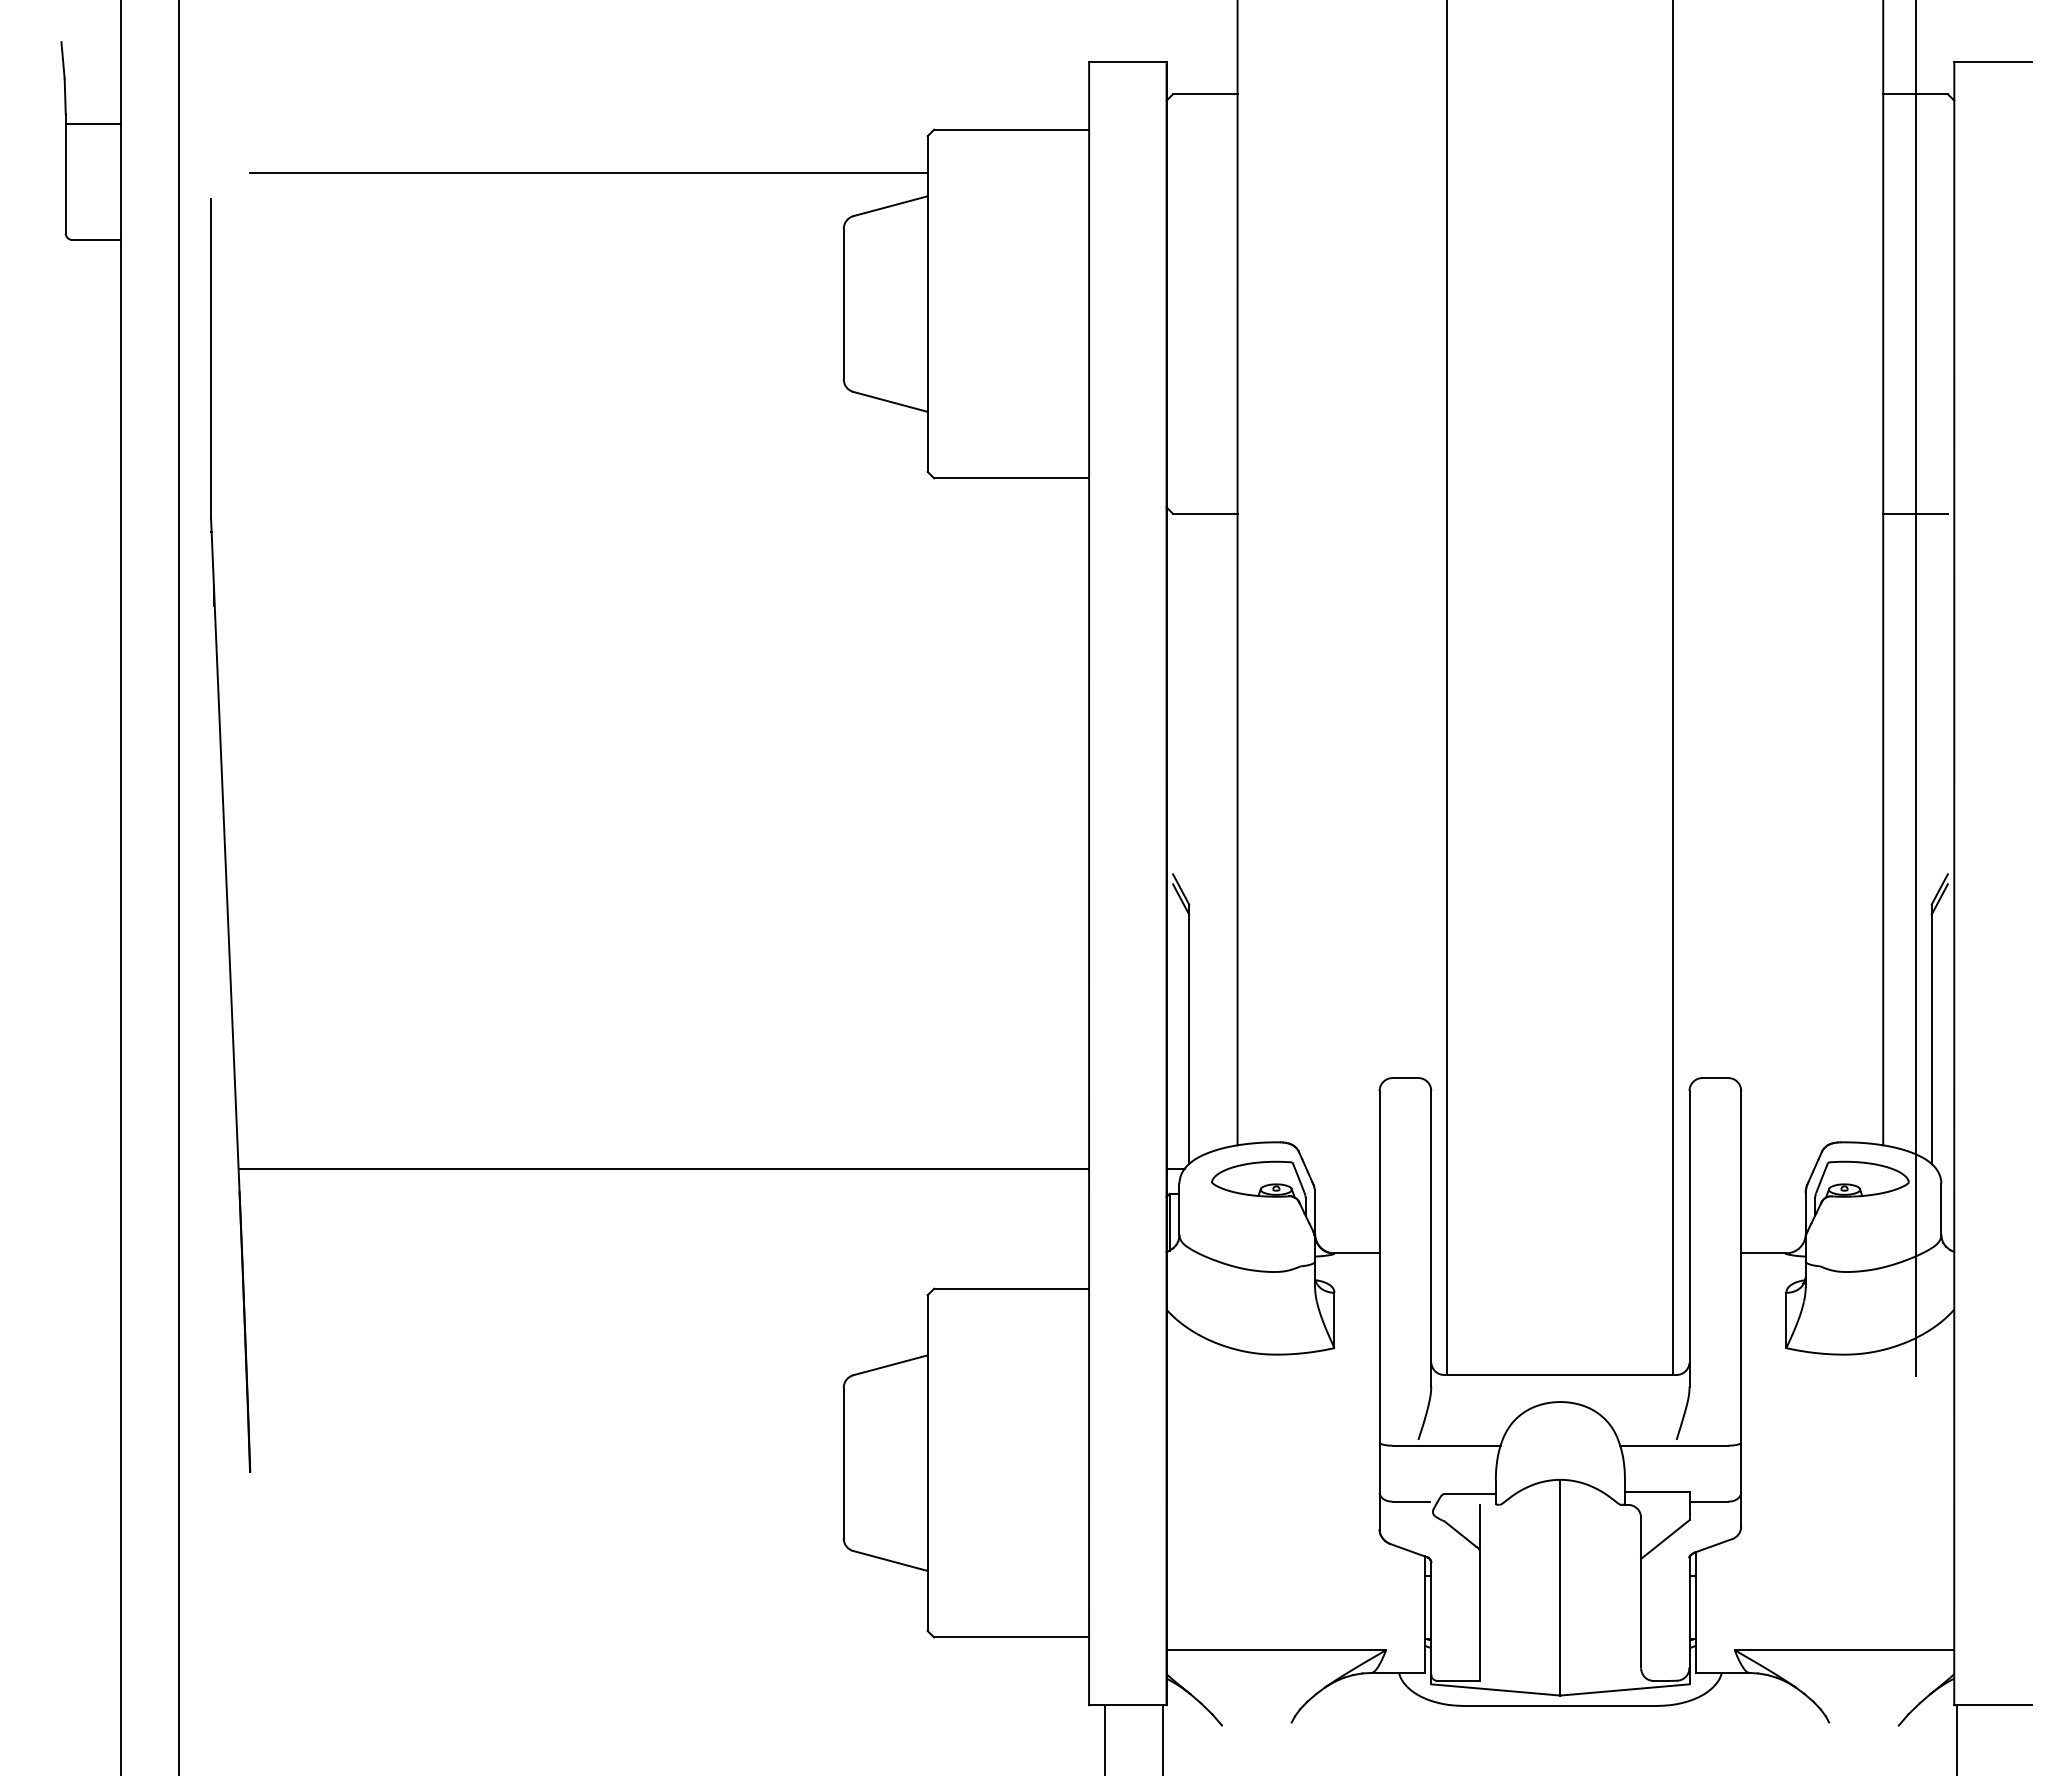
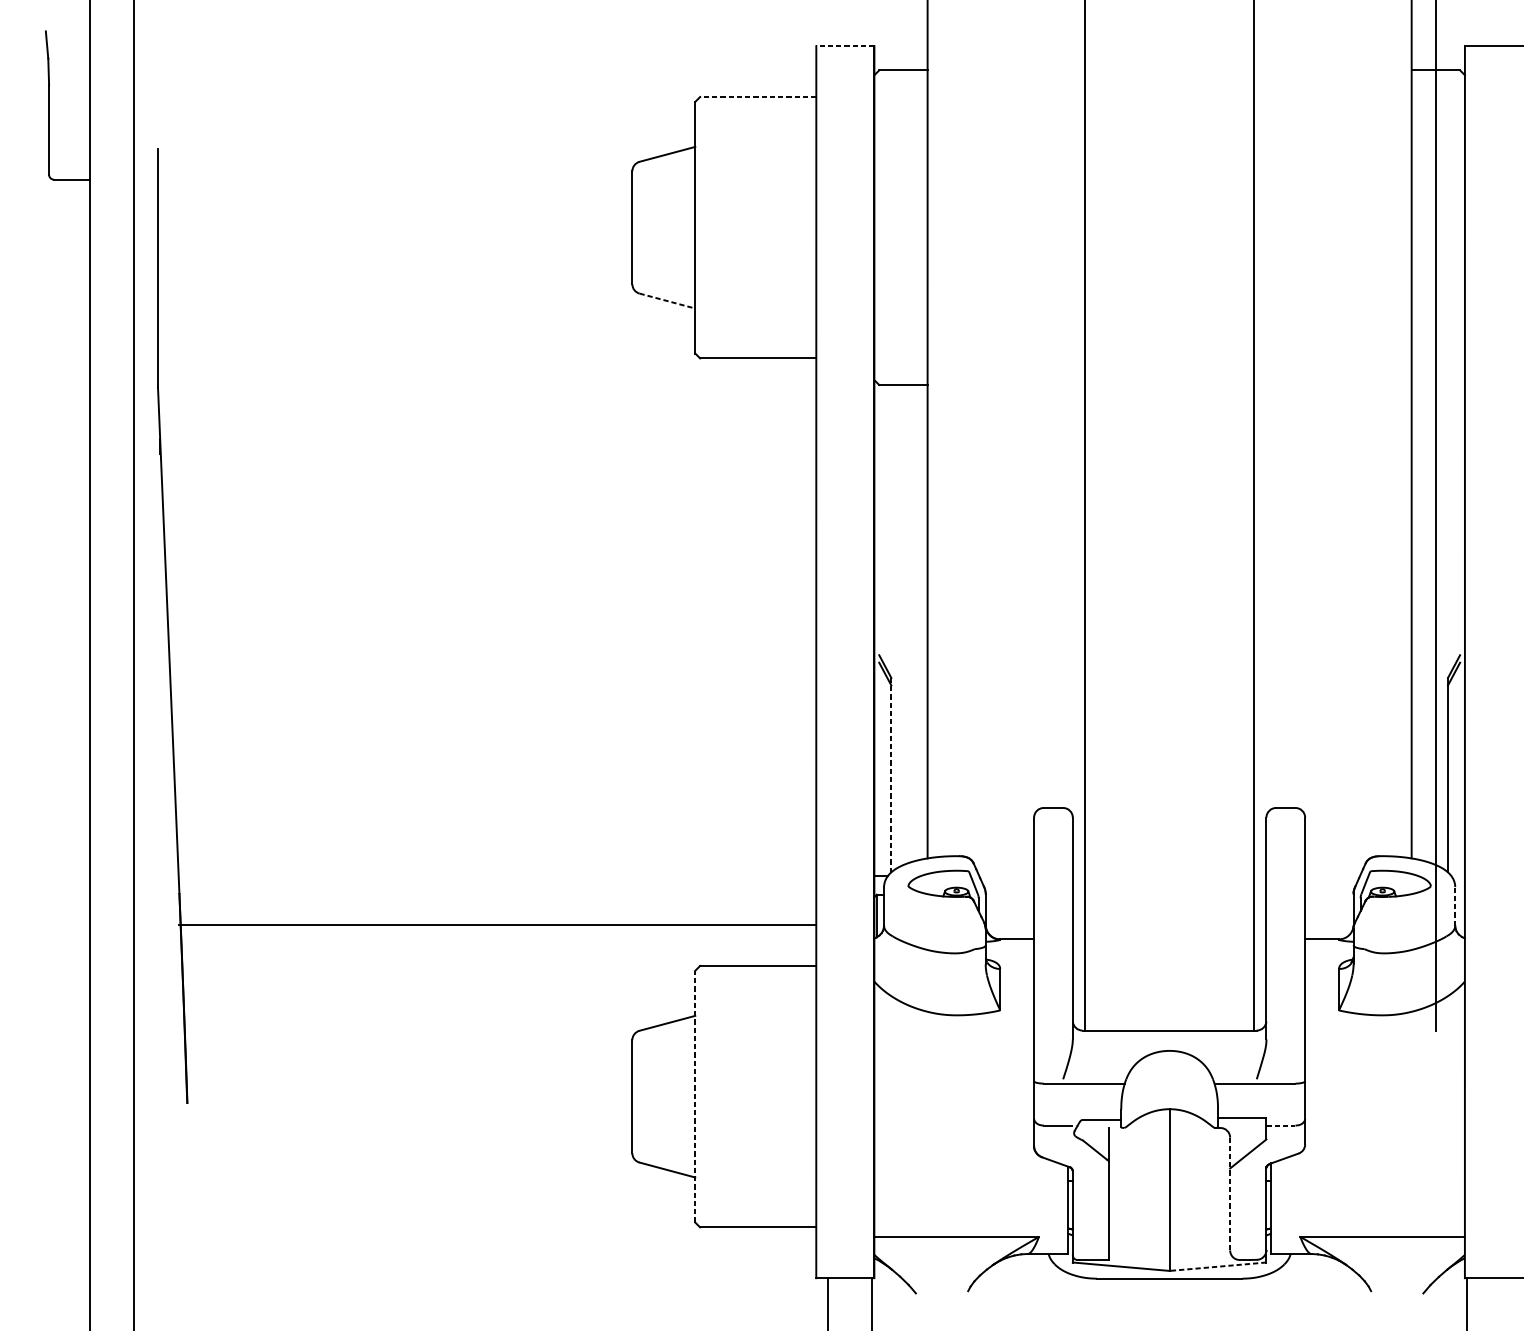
line: (1127, 61) -> (845, 45), solid -> dashed
line: (92, 123) -> (69, 92), removed
line: (1011, 129) -> (758, 96), solid -> dashed
line: (588, 172) -> (441, 129), removed
line: (890, 401) -> (667, 300), solid -> dashed
line: (1915, 513) -> (1435, 384), removed
line: (1189, 1034) -> (891, 775), solid -> dashed
line: (663, 1168) -> (497, 924), moved
line: (1941, 1209) -> (1455, 906), solid -> dashed
line: (927, 1463) -> (695, 1096), solid -> dashed
line: (1709, 1501) -> (1281, 1125), solid -> dashed
line: (1641, 1592) -> (1230, 1193), solid -> dashed
line: (1624, 1689) -> (1217, 1266), solid -> dashed

